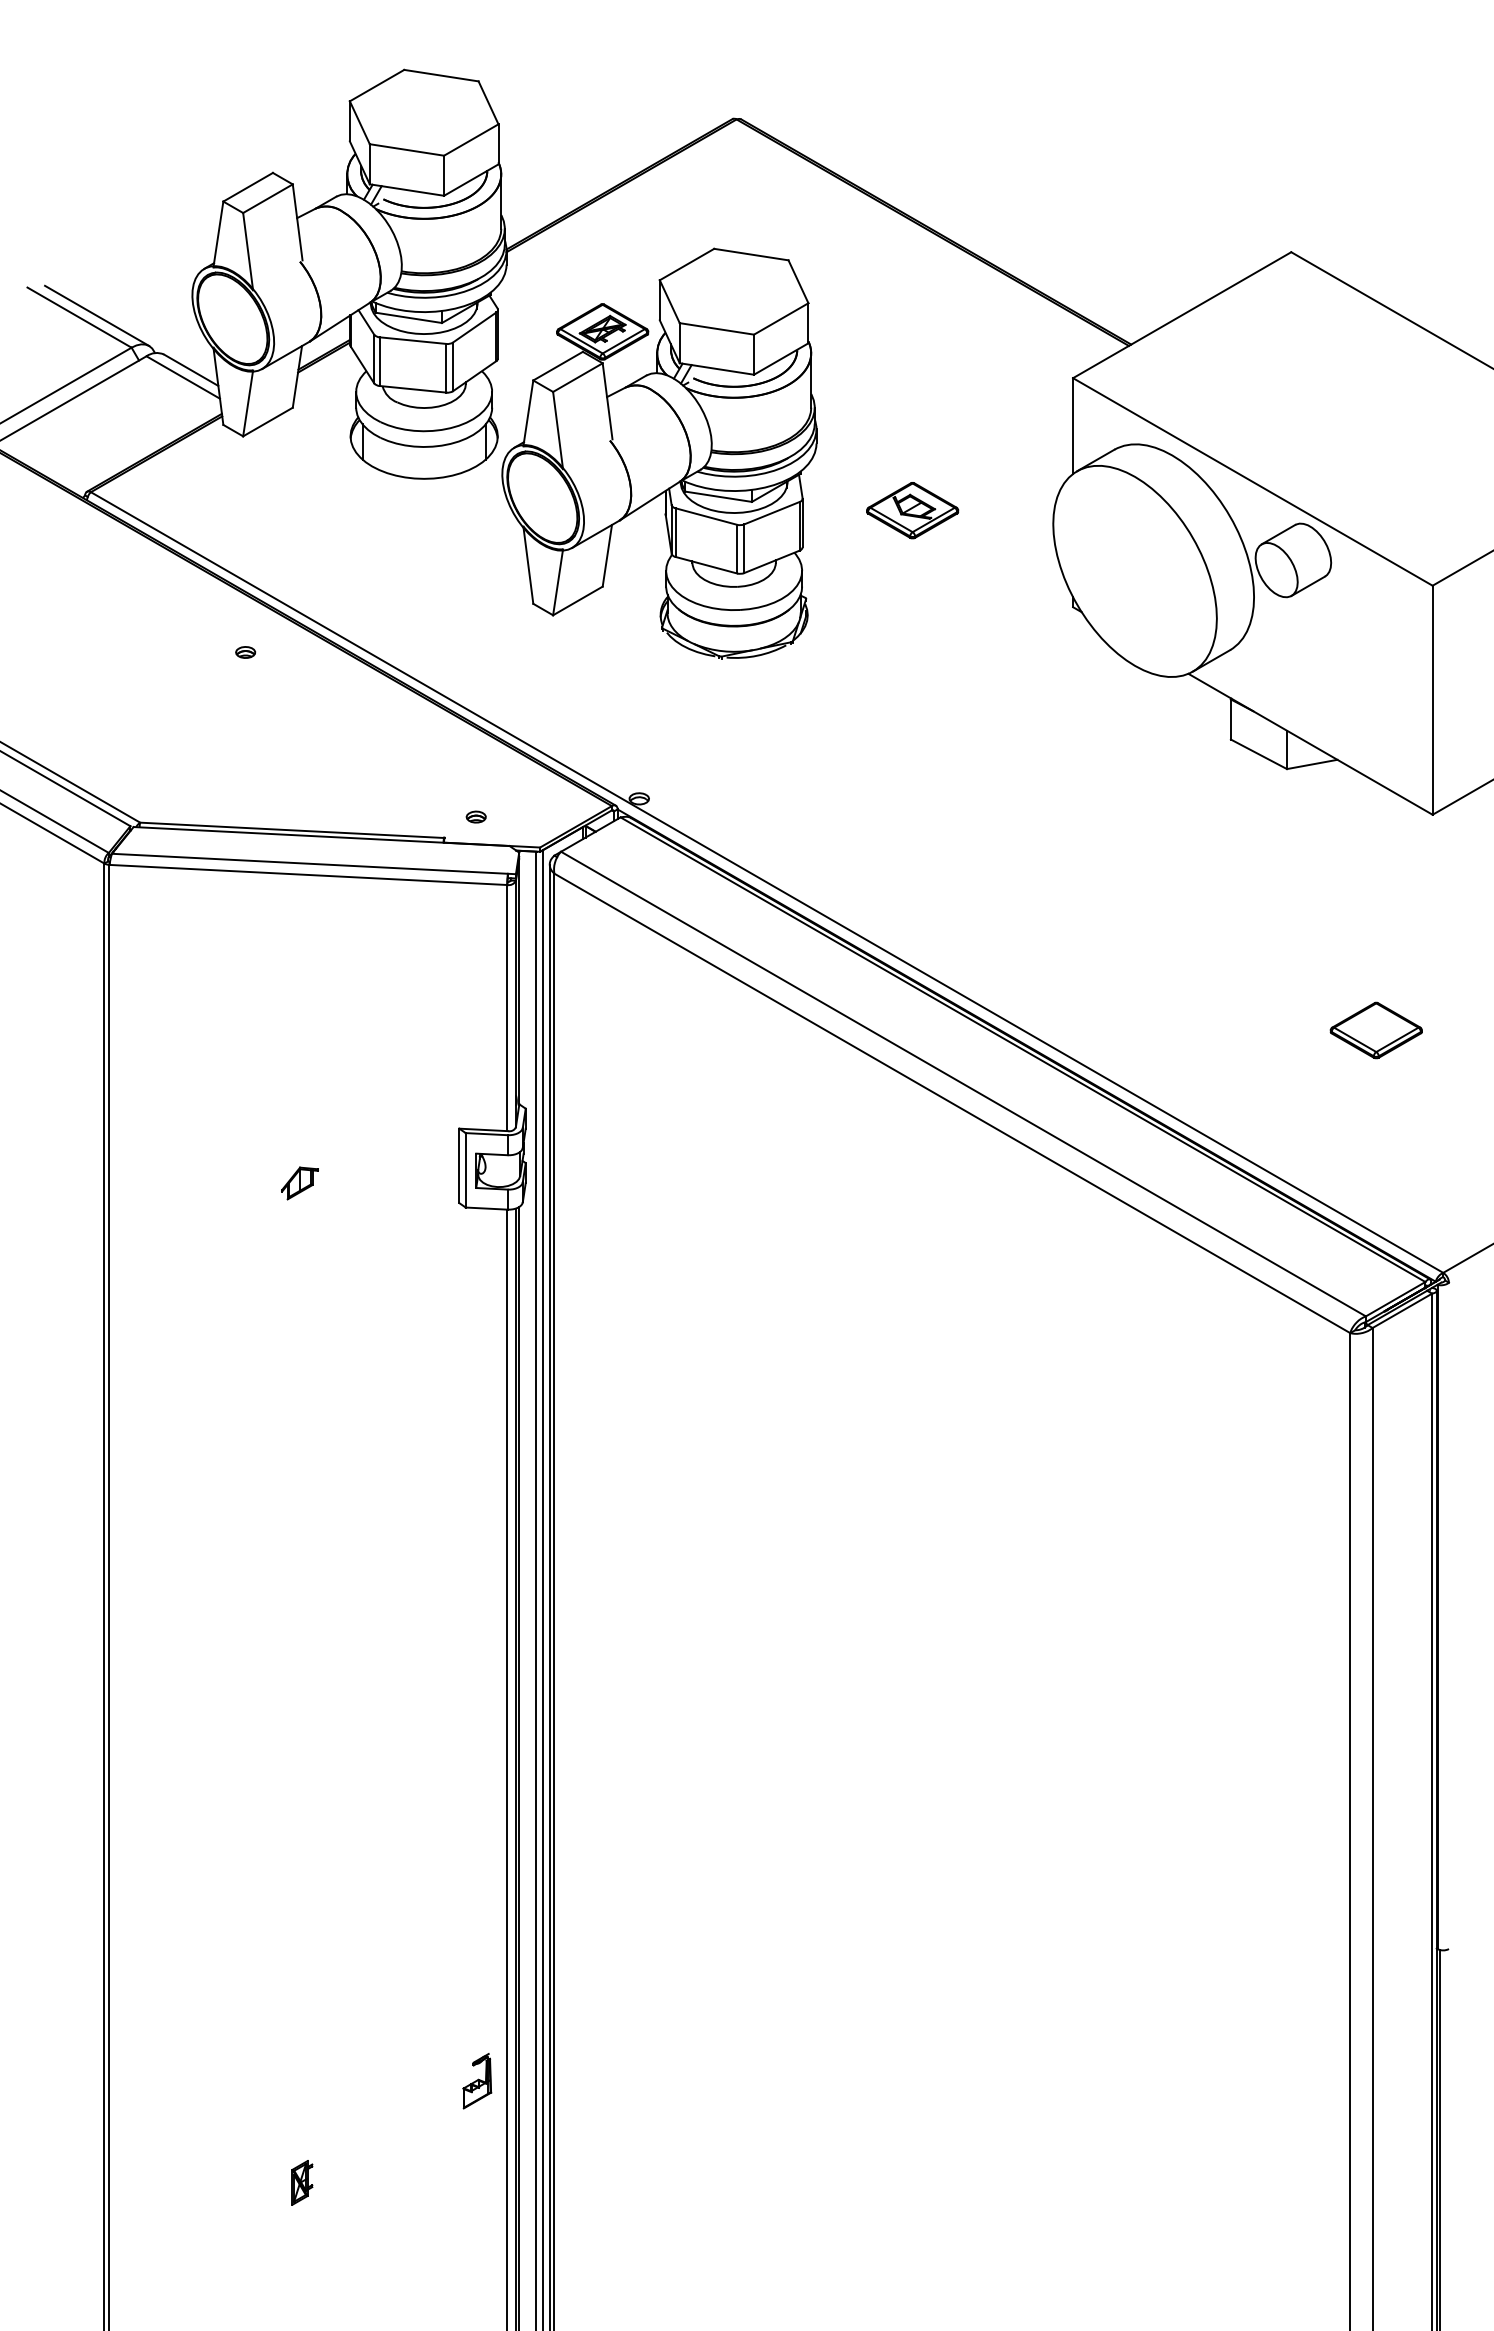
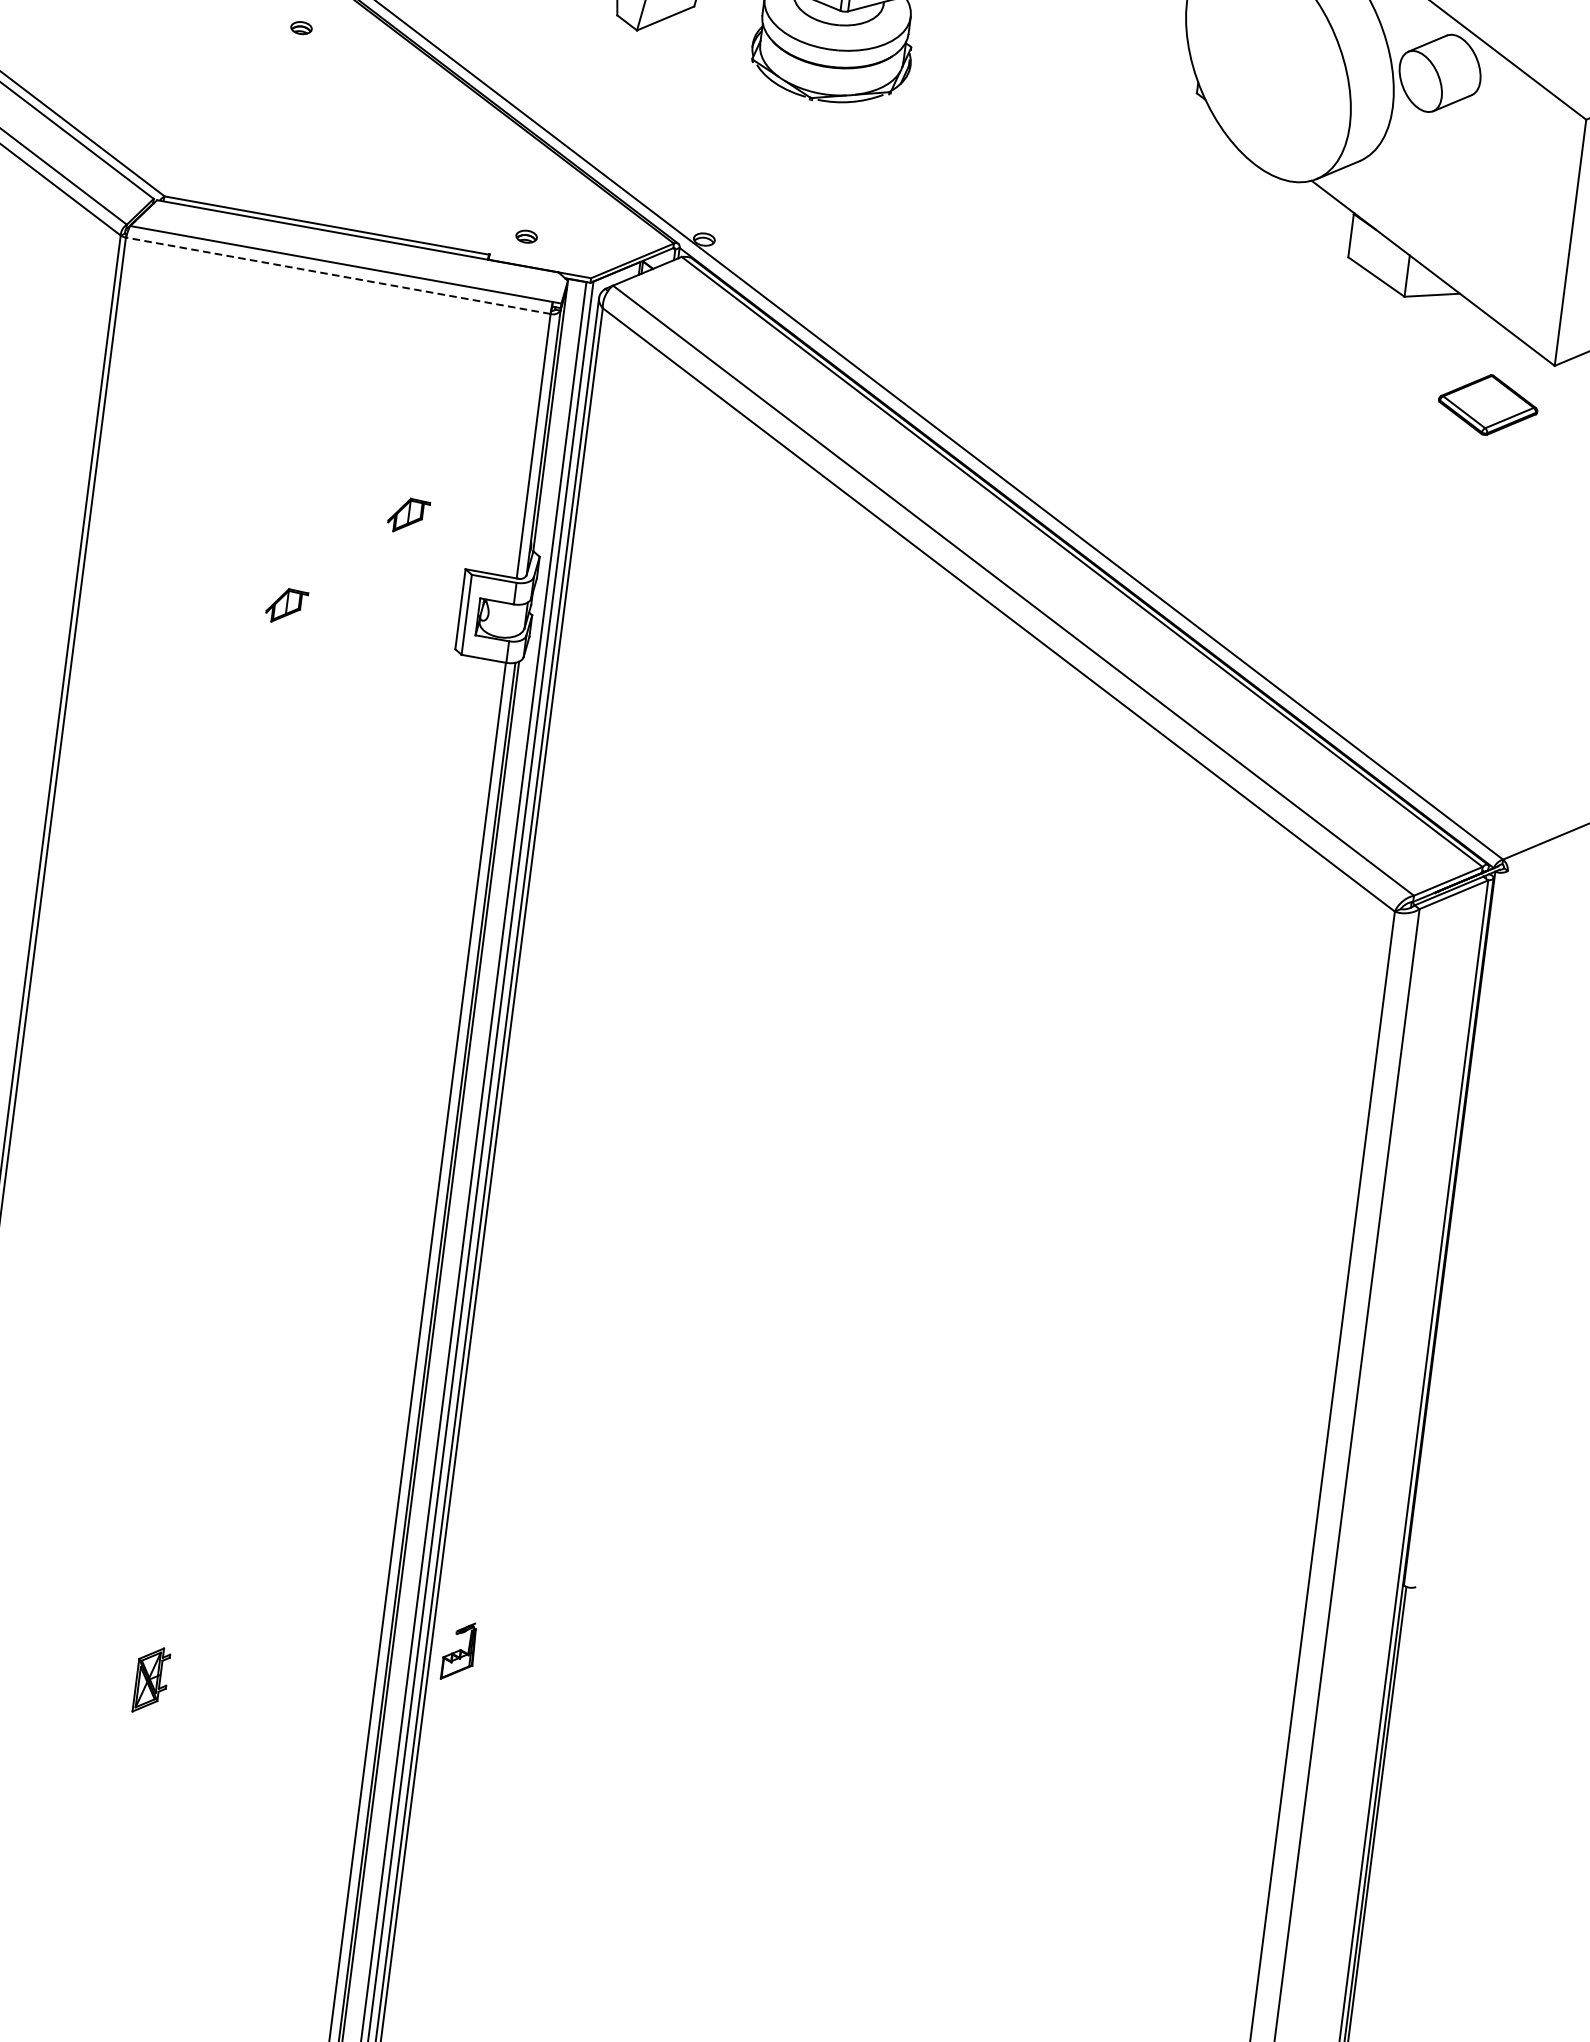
line: (307, 874) -> (337, 275), solid -> dashed
part: (1375, 1030) -> (1487, 405), moved
part: (400, 1086) -> (408, 515), added
part: (477, 2081) -> (459, 1651), moved
part: (302, 2182) -> (151, 1680), size x1.4

